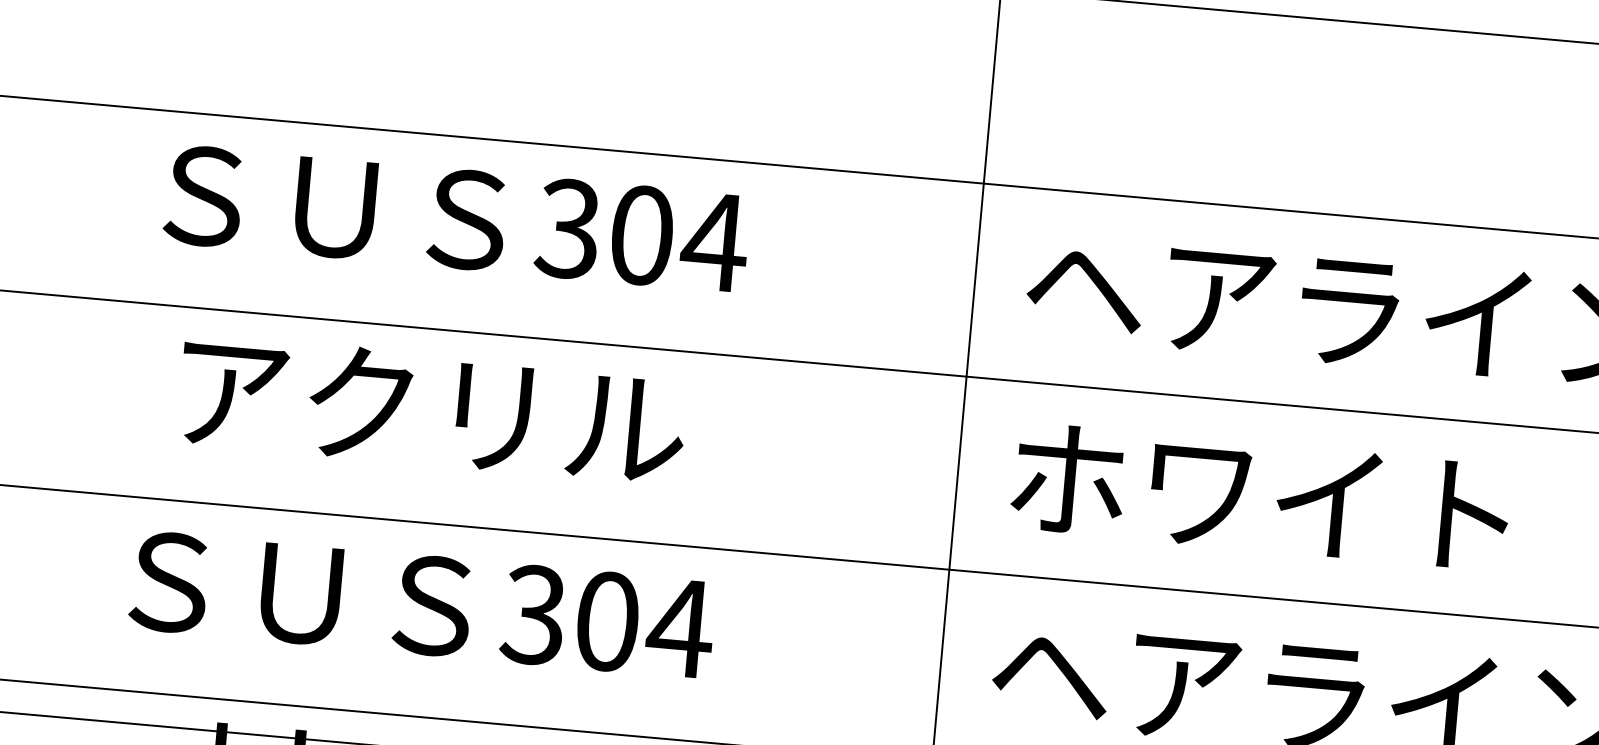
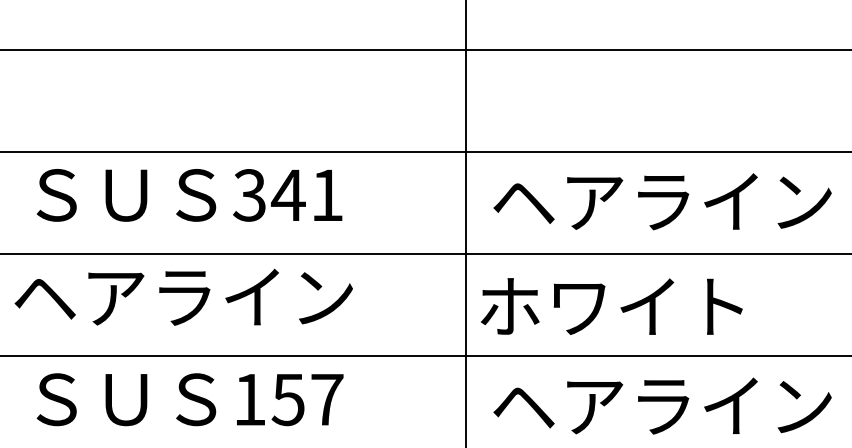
text: (677, 238) -> (307, 195), 304 -> 341
text: (426, 408) -> (183, 296), アクリル -> ヘアライン
text: (1260, 496) -> (611, 306), moved
text: (607, 621) -> (288, 399), 304 -> 157

